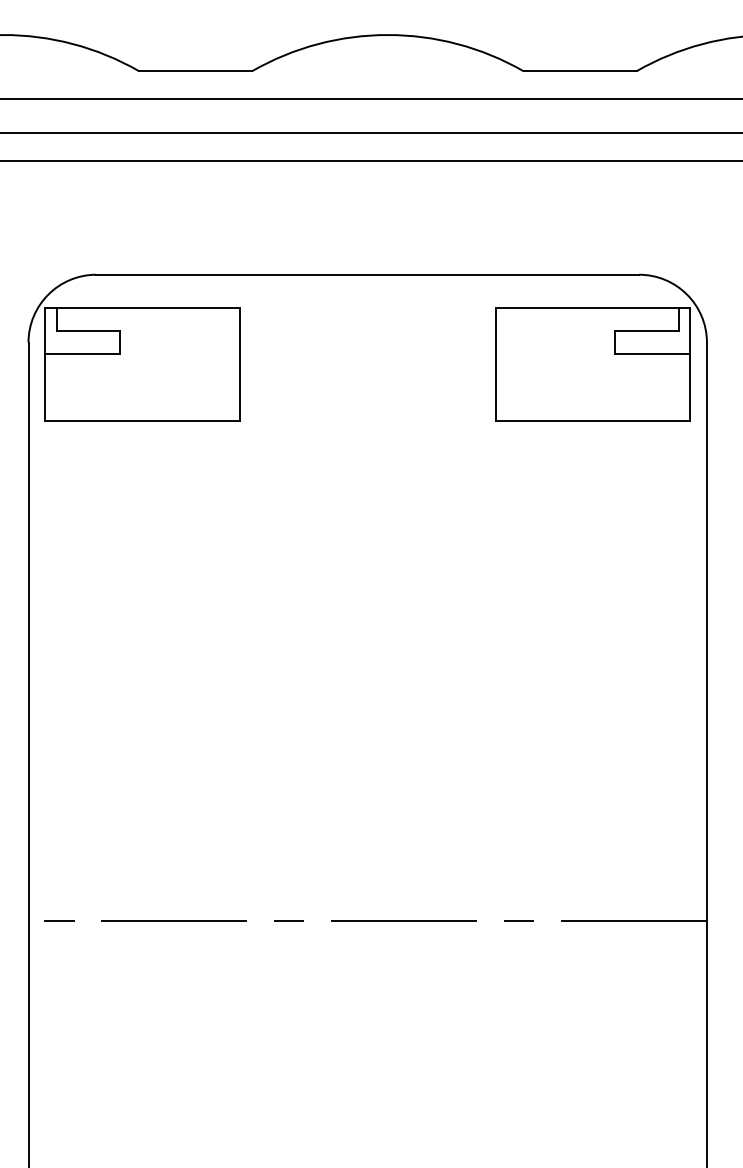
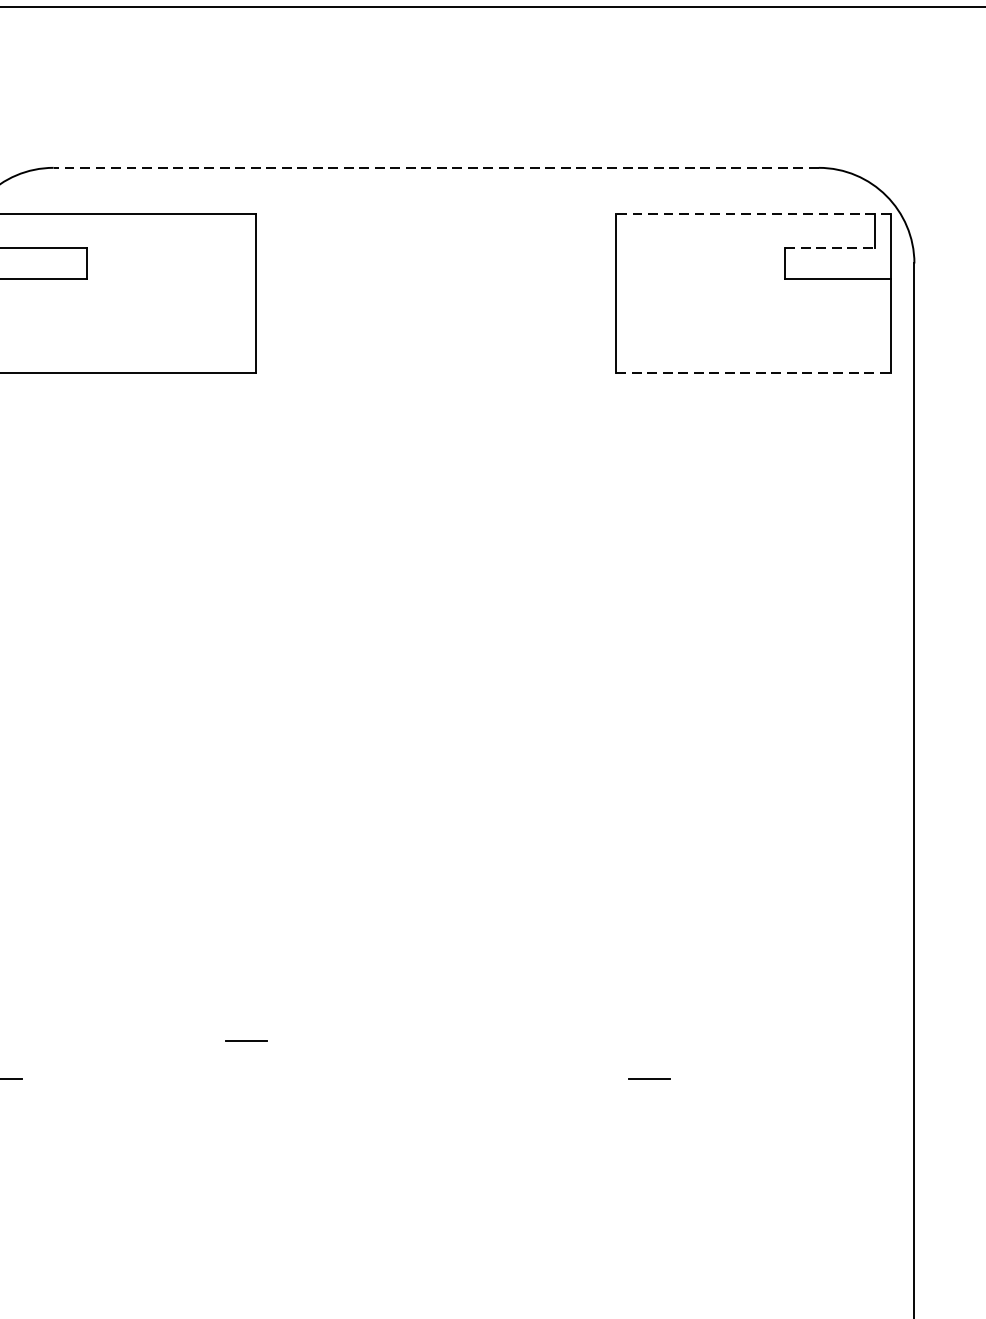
line: (367, 274) -> (435, 167), solid -> dashed
line: (592, 307) -> (753, 214), solid -> dashed
line: (647, 331) -> (830, 247), solid -> dashed
line: (593, 420) -> (754, 373), solid -> dashed
line: (174, 920) -> (163, 1078), removed
line: (288, 920) -> (245, 1040), moved
line: (403, 920) -> (486, 1078), removed
line: (633, 920) -> (810, 1078), removed

